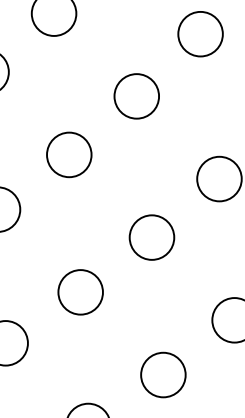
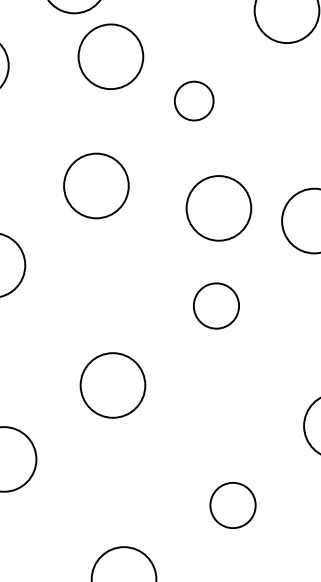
circle: (79, 65) -> (111, 56), added
circle: (136, 96) -> (193, 101), size x0.6
circle: (153, 170) -> (218, 208), added
circle: (151, 237) -> (215, 305), size x0.7
circle: (163, 374) -> (233, 504), size x0.7

